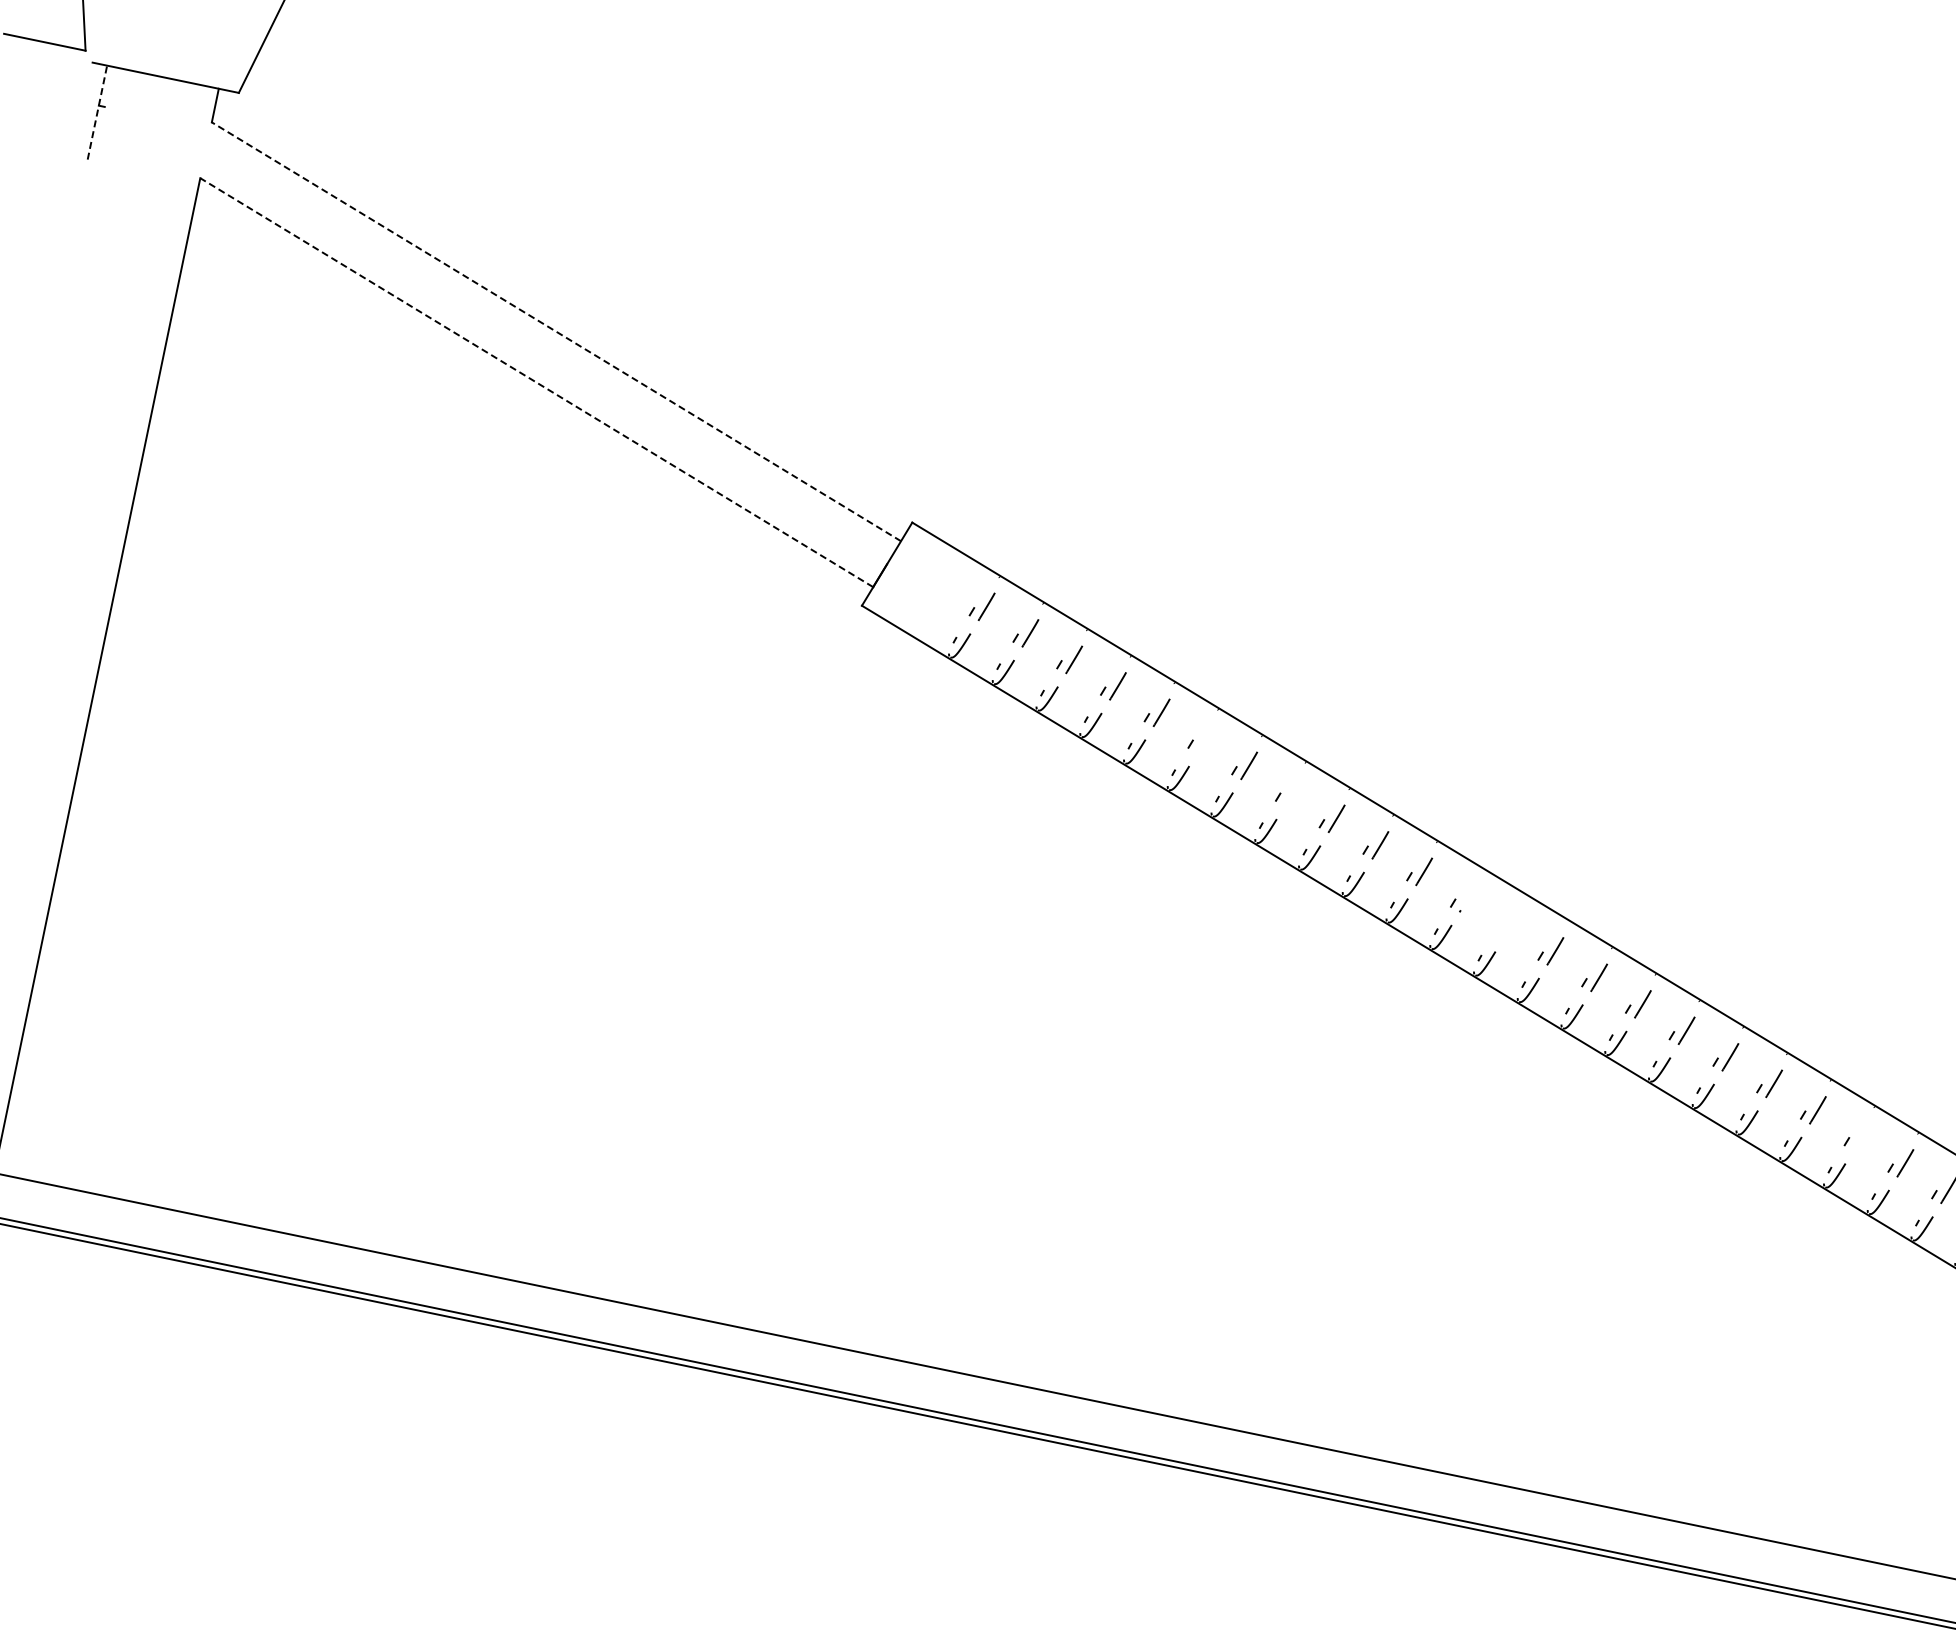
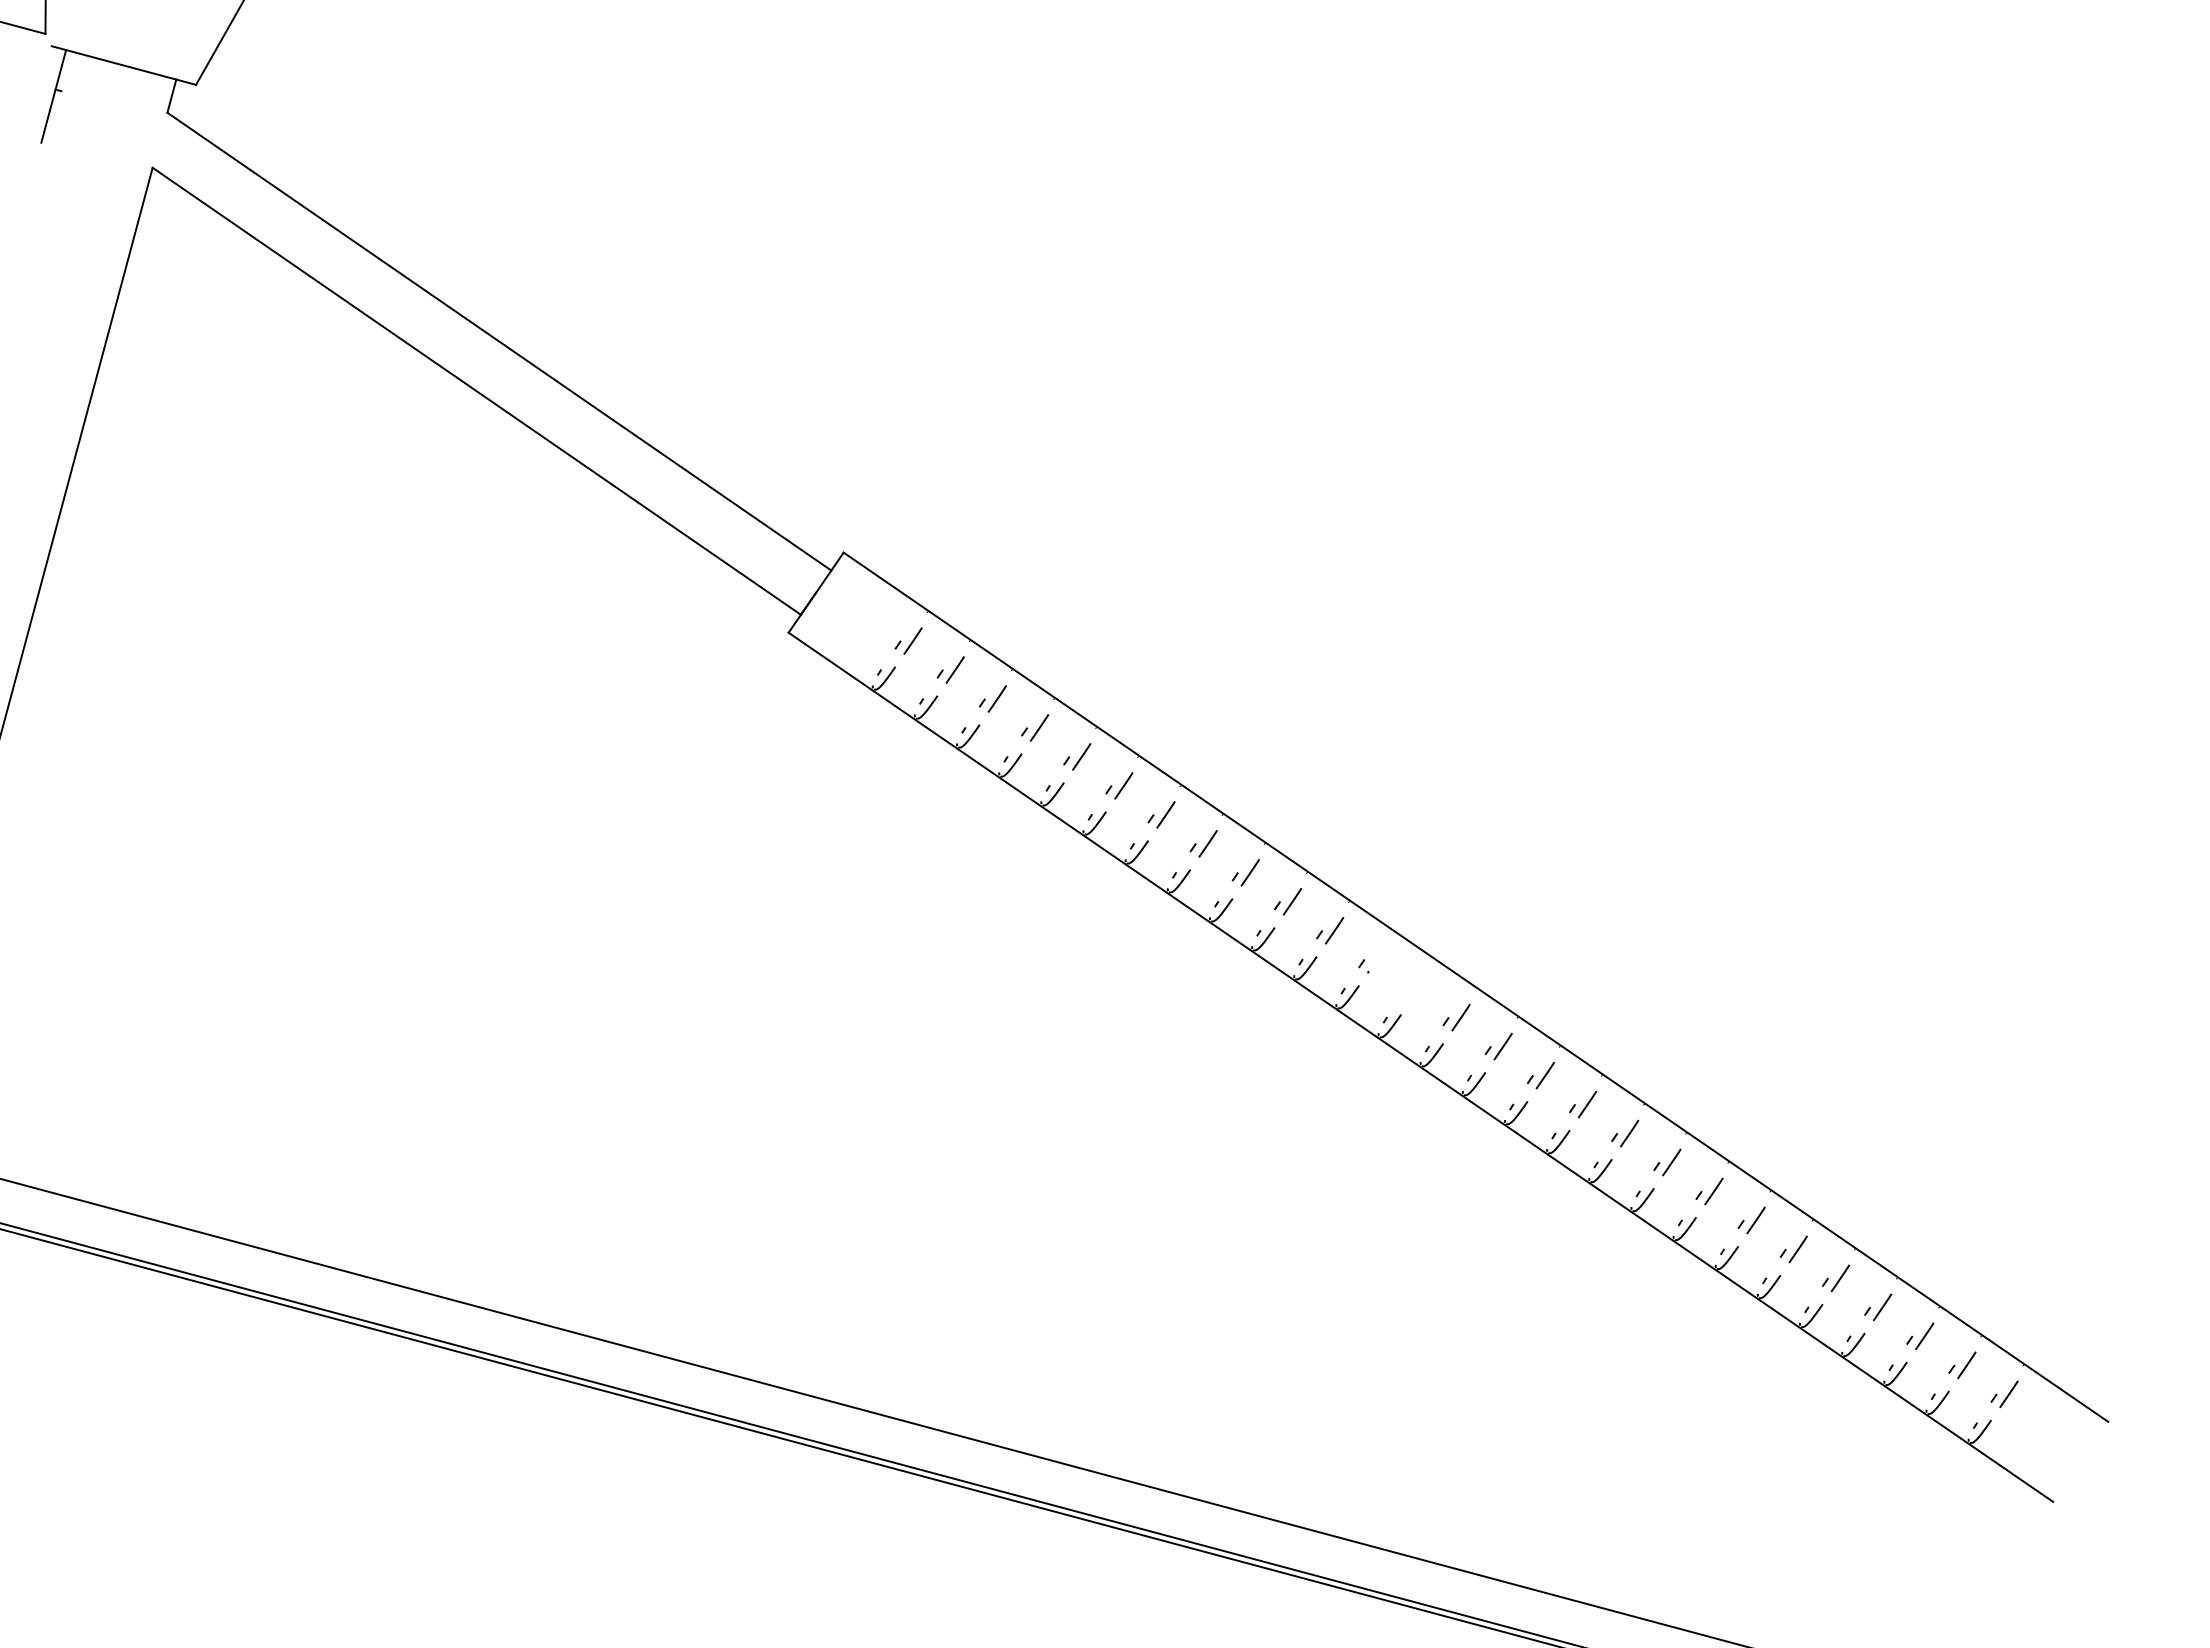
line: (97, 112) -> (53, 96), dashed -> solid
line: (555, 331) -> (498, 341), dashed -> solid
line: (536, 382) -> (476, 391), dashed -> solid
line: (1205, 738) -> (1123, 785), added
line: (1292, 792) -> (1207, 843), added
line: (1861, 1136) -> (1755, 1220), added

